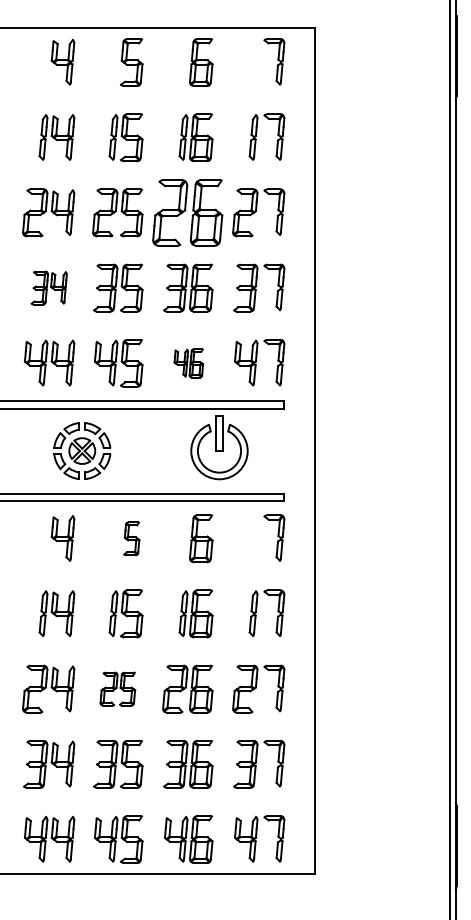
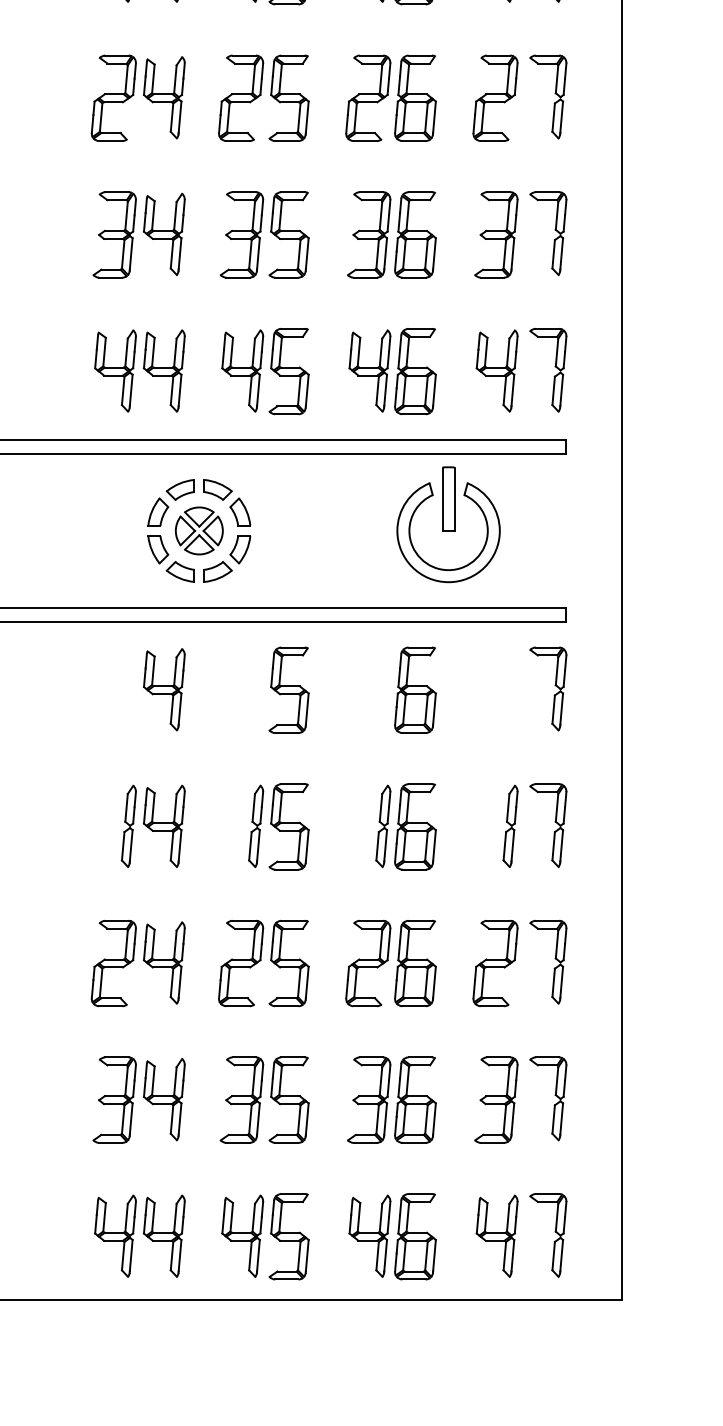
part: (187, 212) -> (390, 97), size x0.71
part: (49, 287) -> (139, 233), size x1.43
part: (188, 363) -> (392, 371), size x1.67
part: (131, 538) -> (288, 689), size x1.43
part: (117, 688) -> (263, 962), size x1.43

